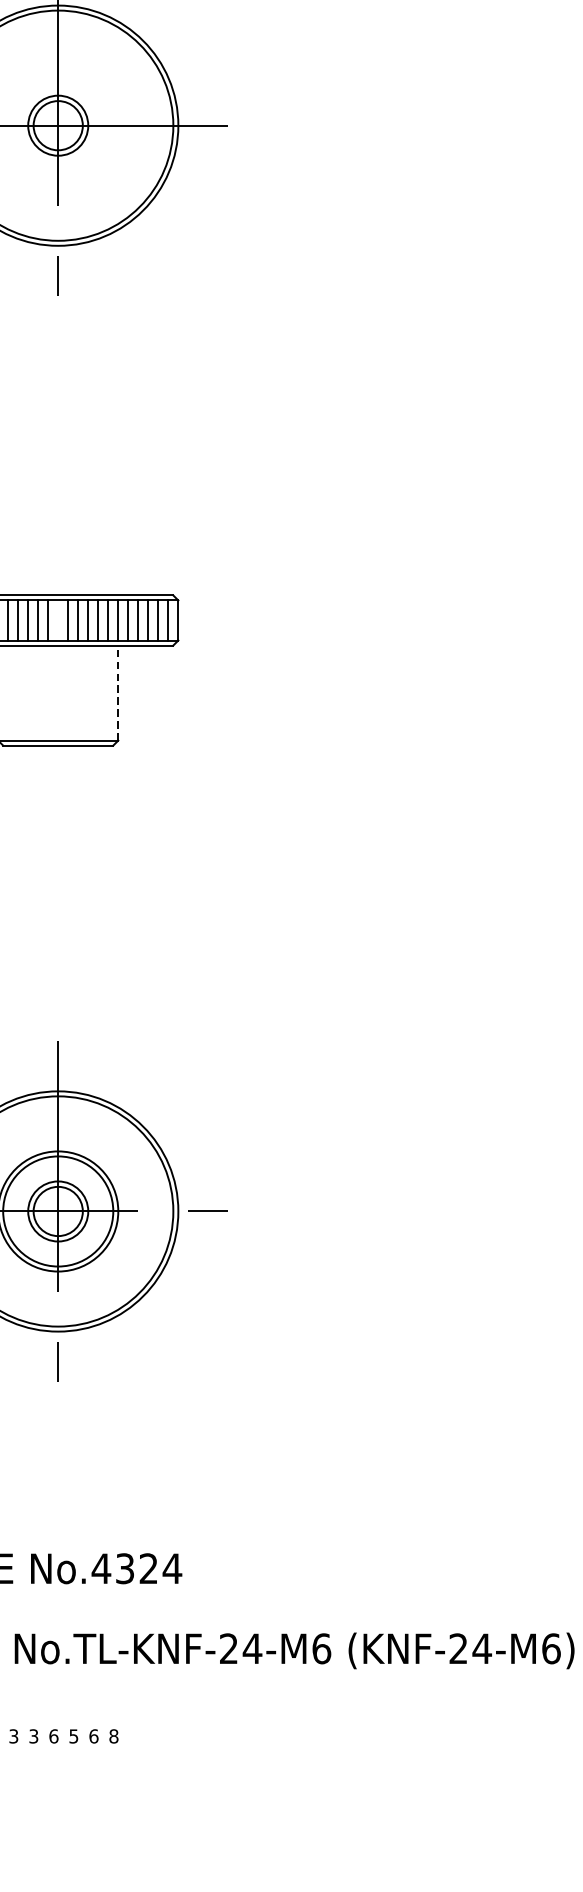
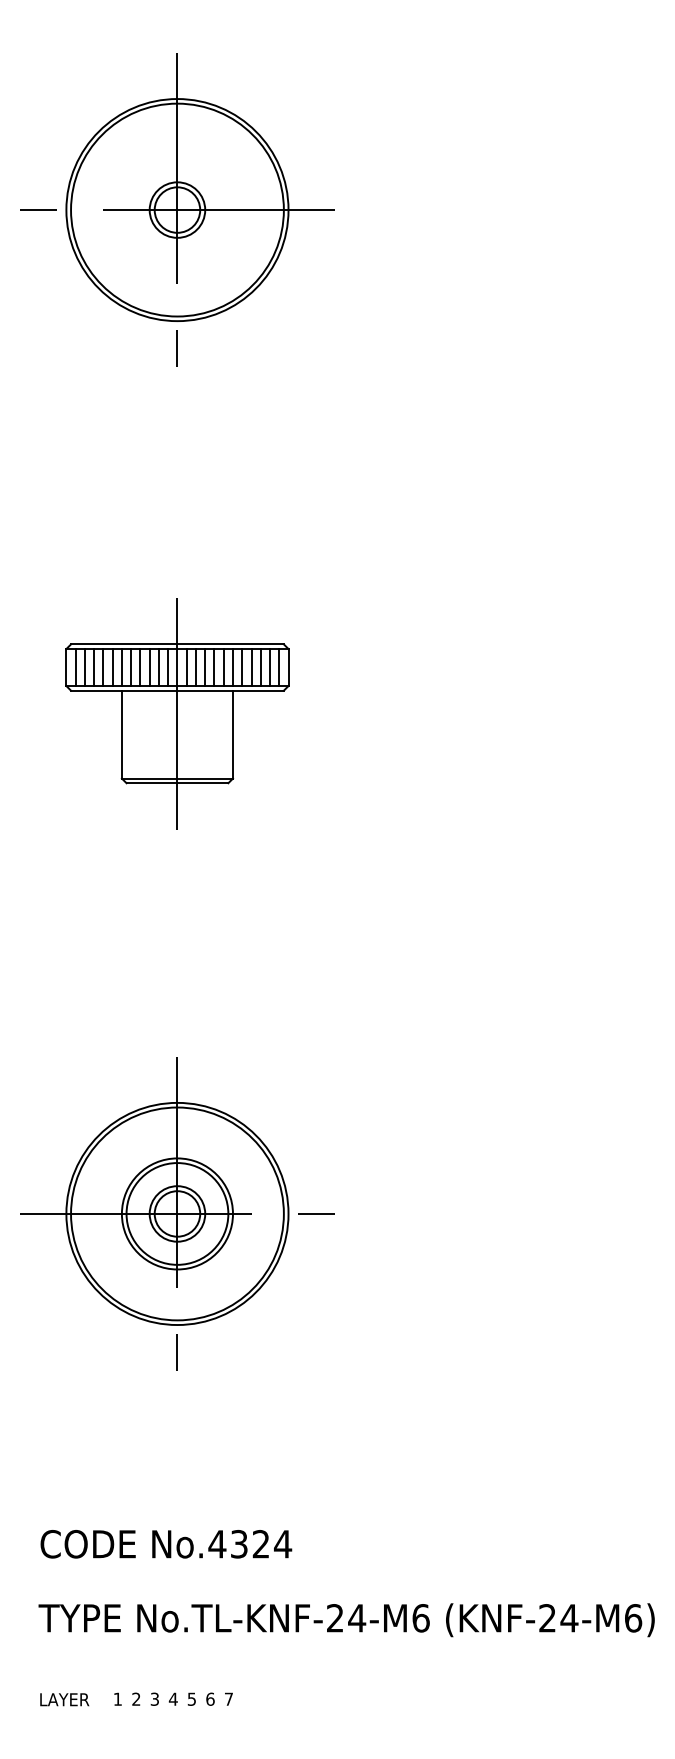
line: (58, 670) -> (177, 713), added
line: (117, 692) -> (232, 734), dashed -> solid
text: (52, 1735) -> (172, 1698), 6 -> 4
text: (113, 1735) -> (228, 1698), 8 -> 7
text: (13, 1736) -> (136, 1699), 3 -> 2

